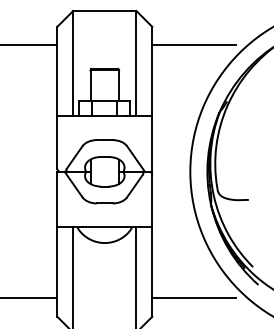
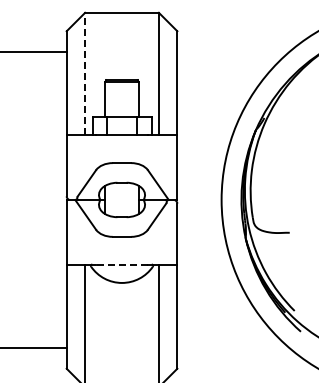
line: (194, 45) -> (226, 52), removed
line: (73, 63) -> (85, 73), solid -> dashed
line: (105, 227) -> (122, 264), solid -> dashed
line: (194, 298) -> (226, 347), removed

